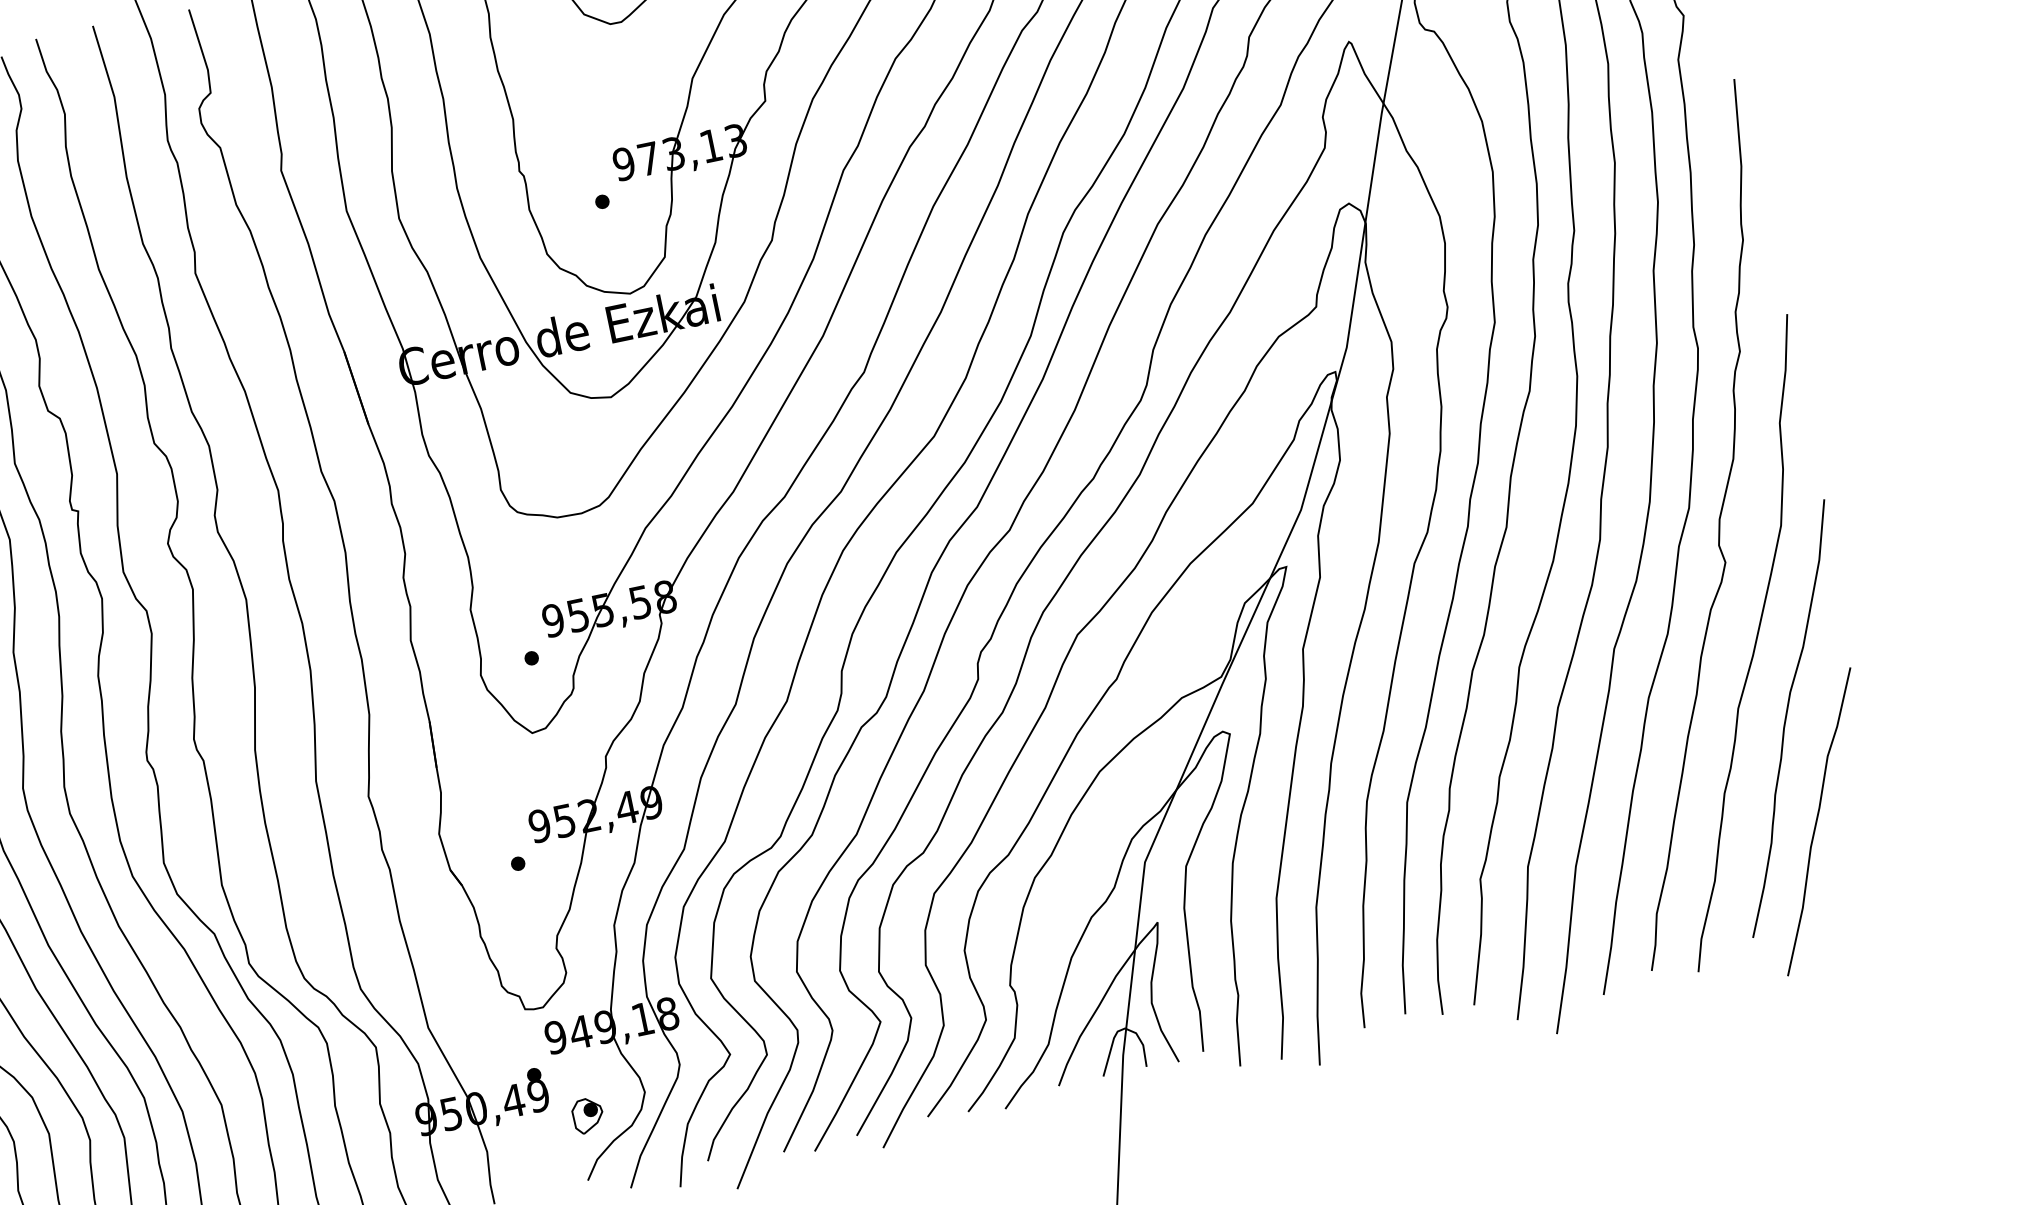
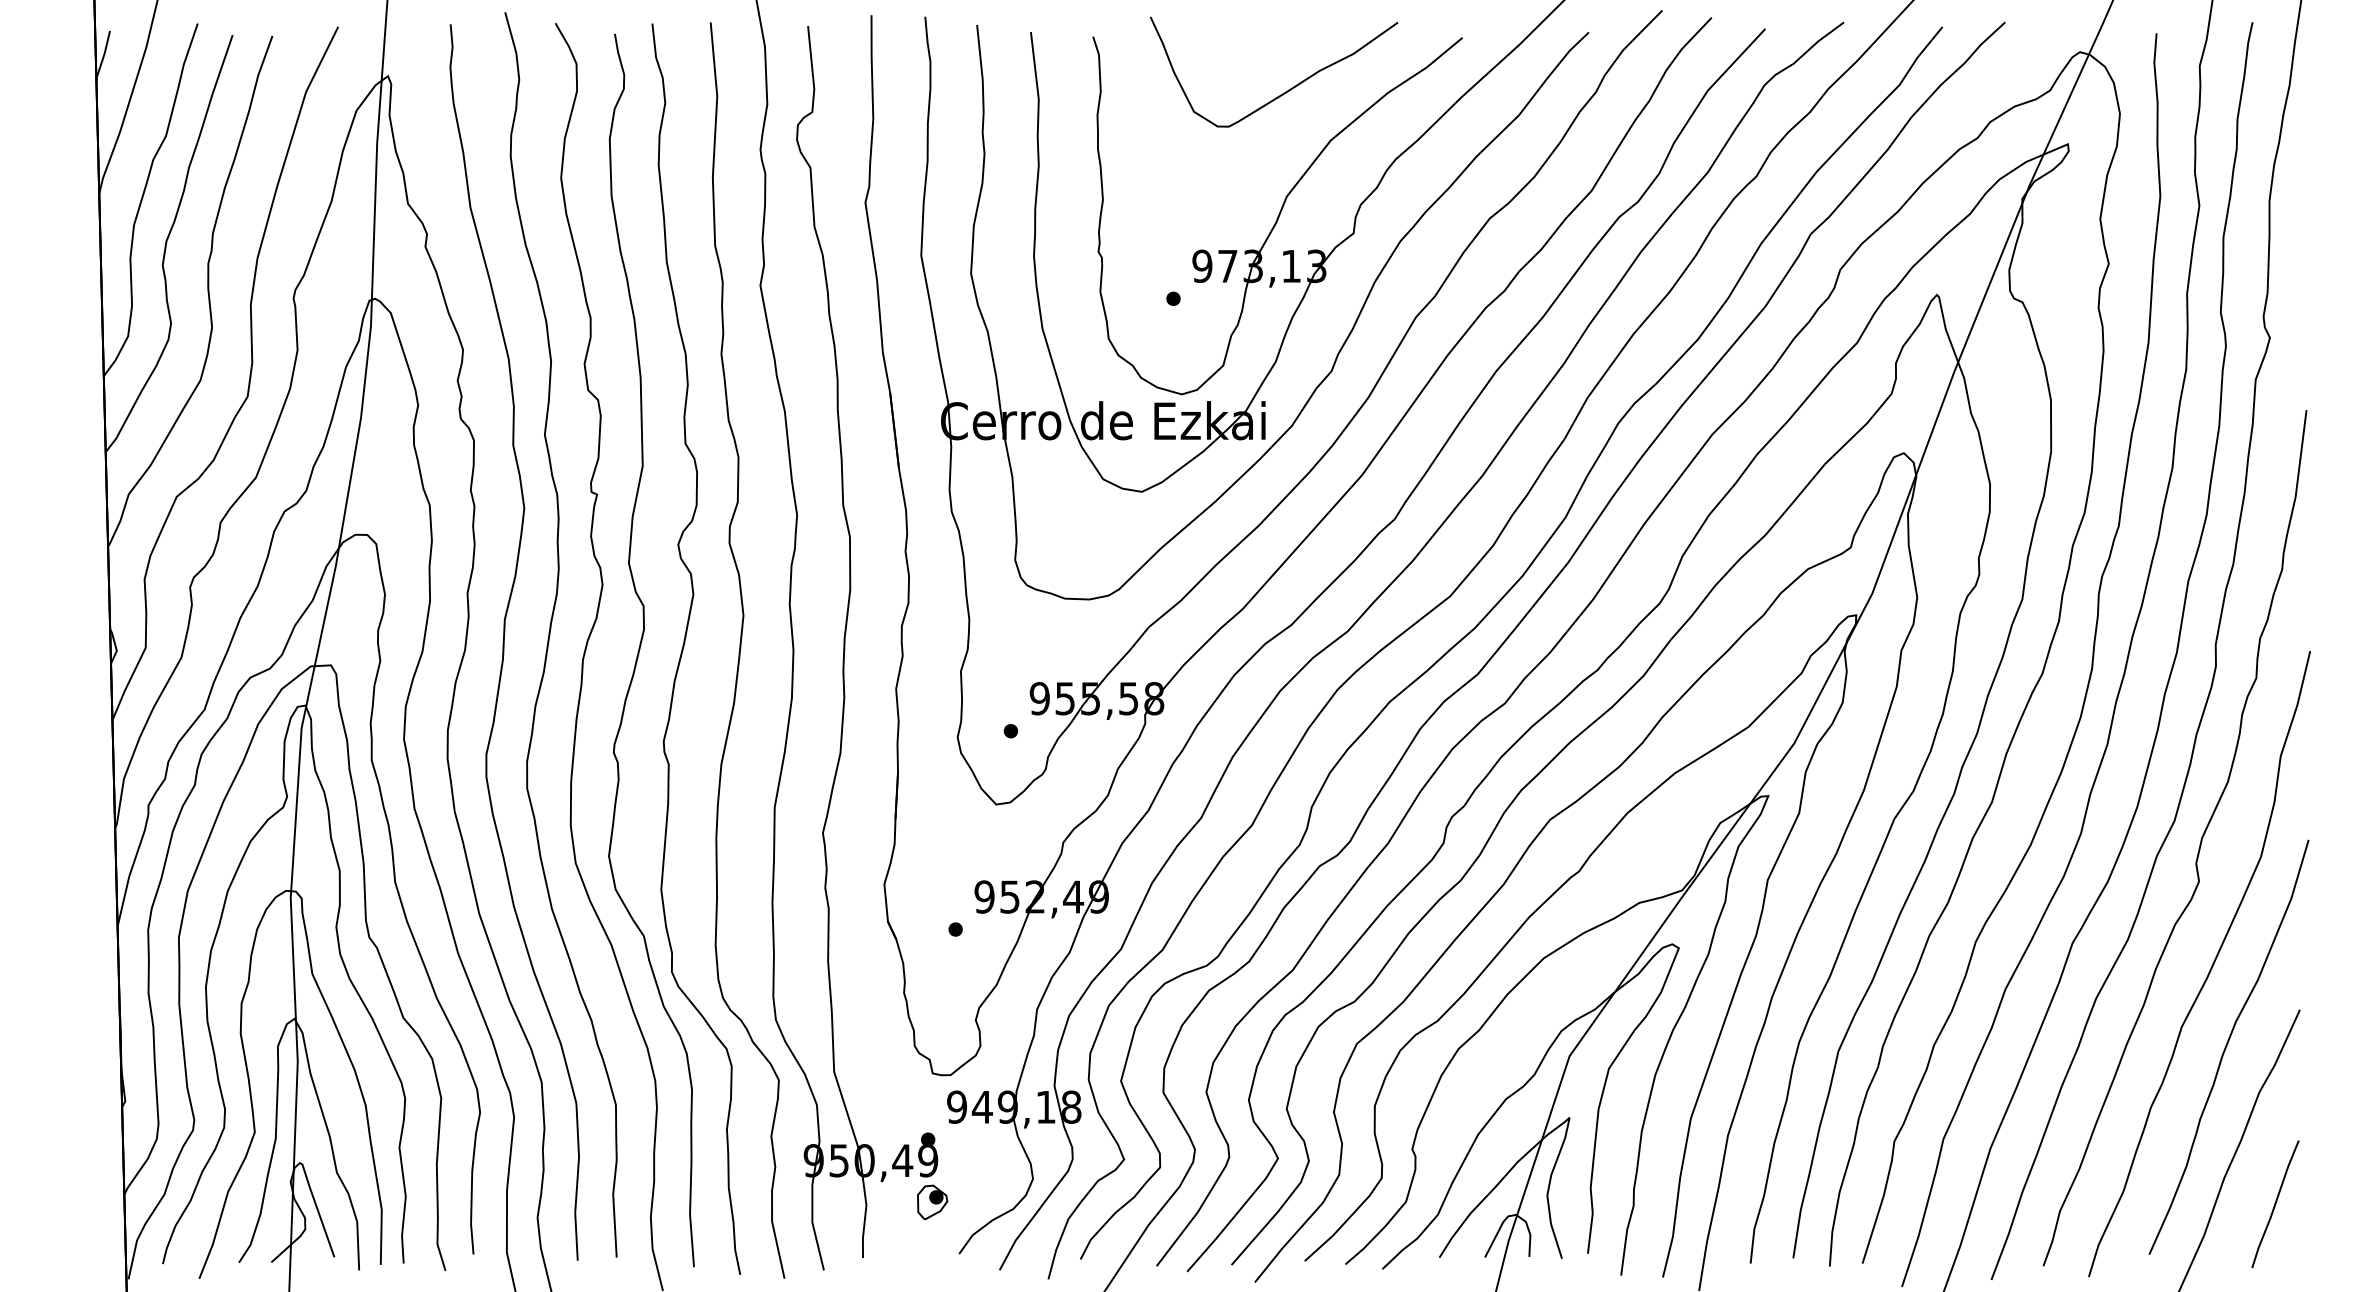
line: (1866, 863) -> (2275, 1204), added
part: (588, 1115) -> (932, 1202), moved

